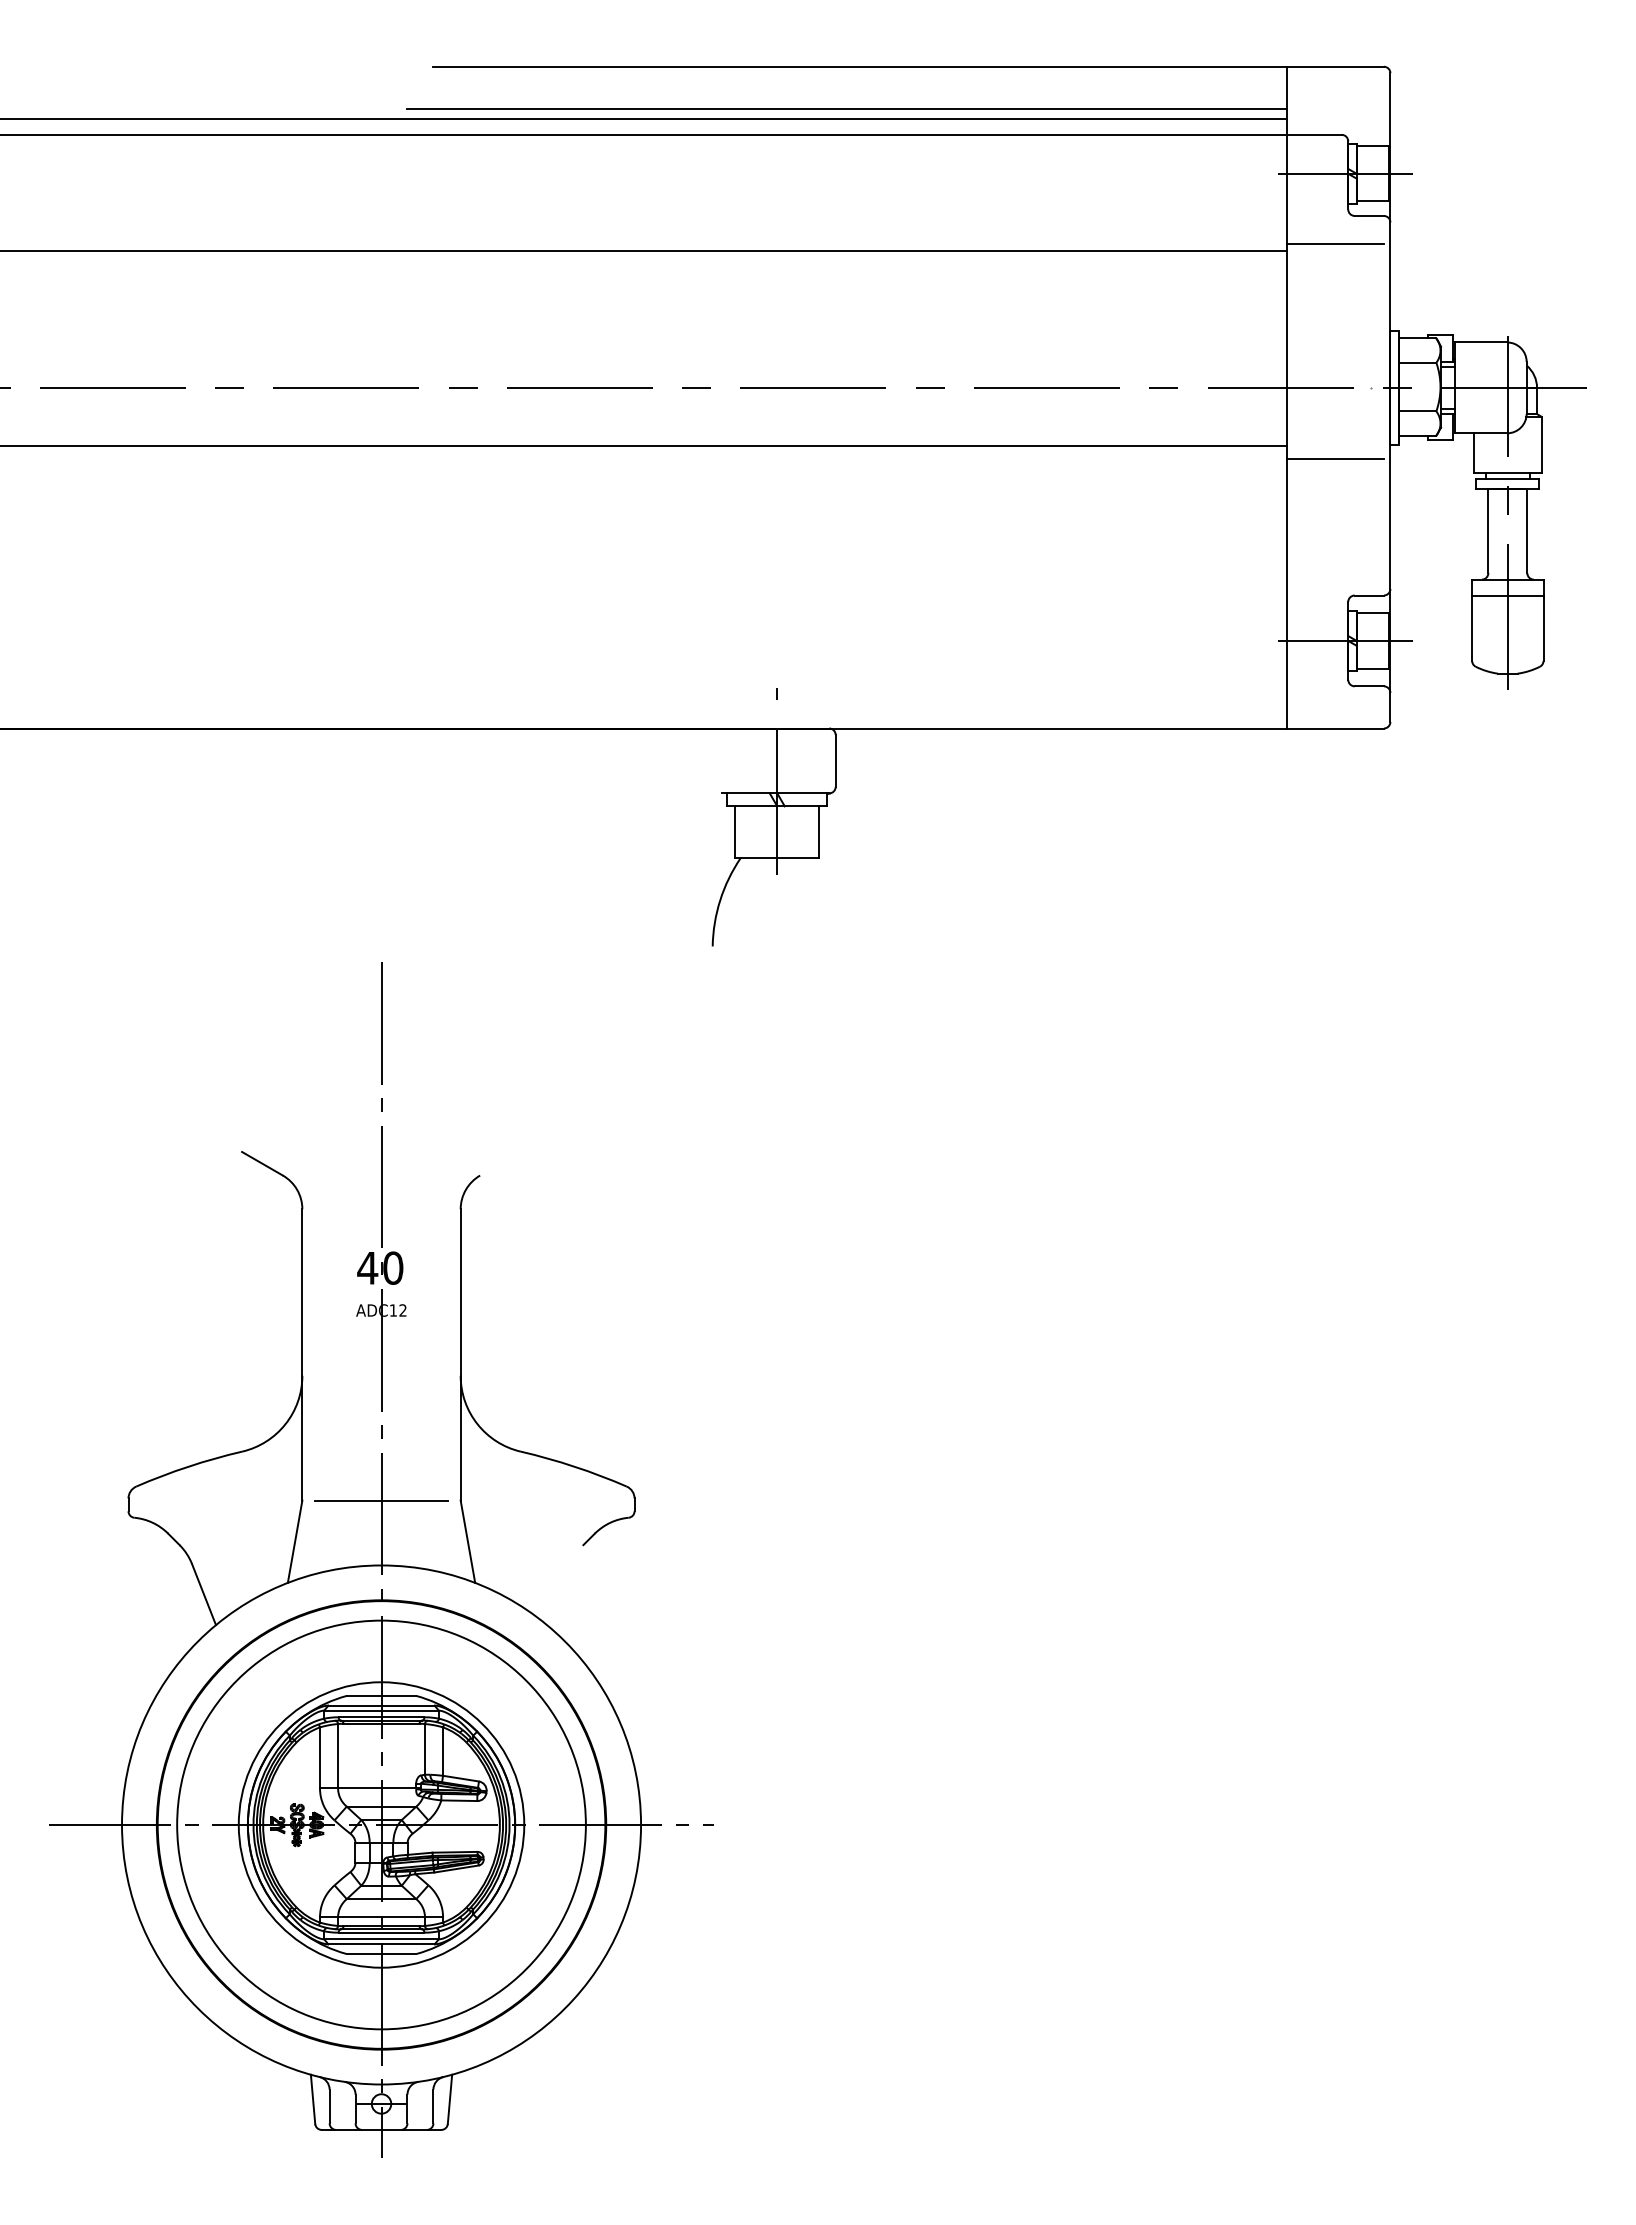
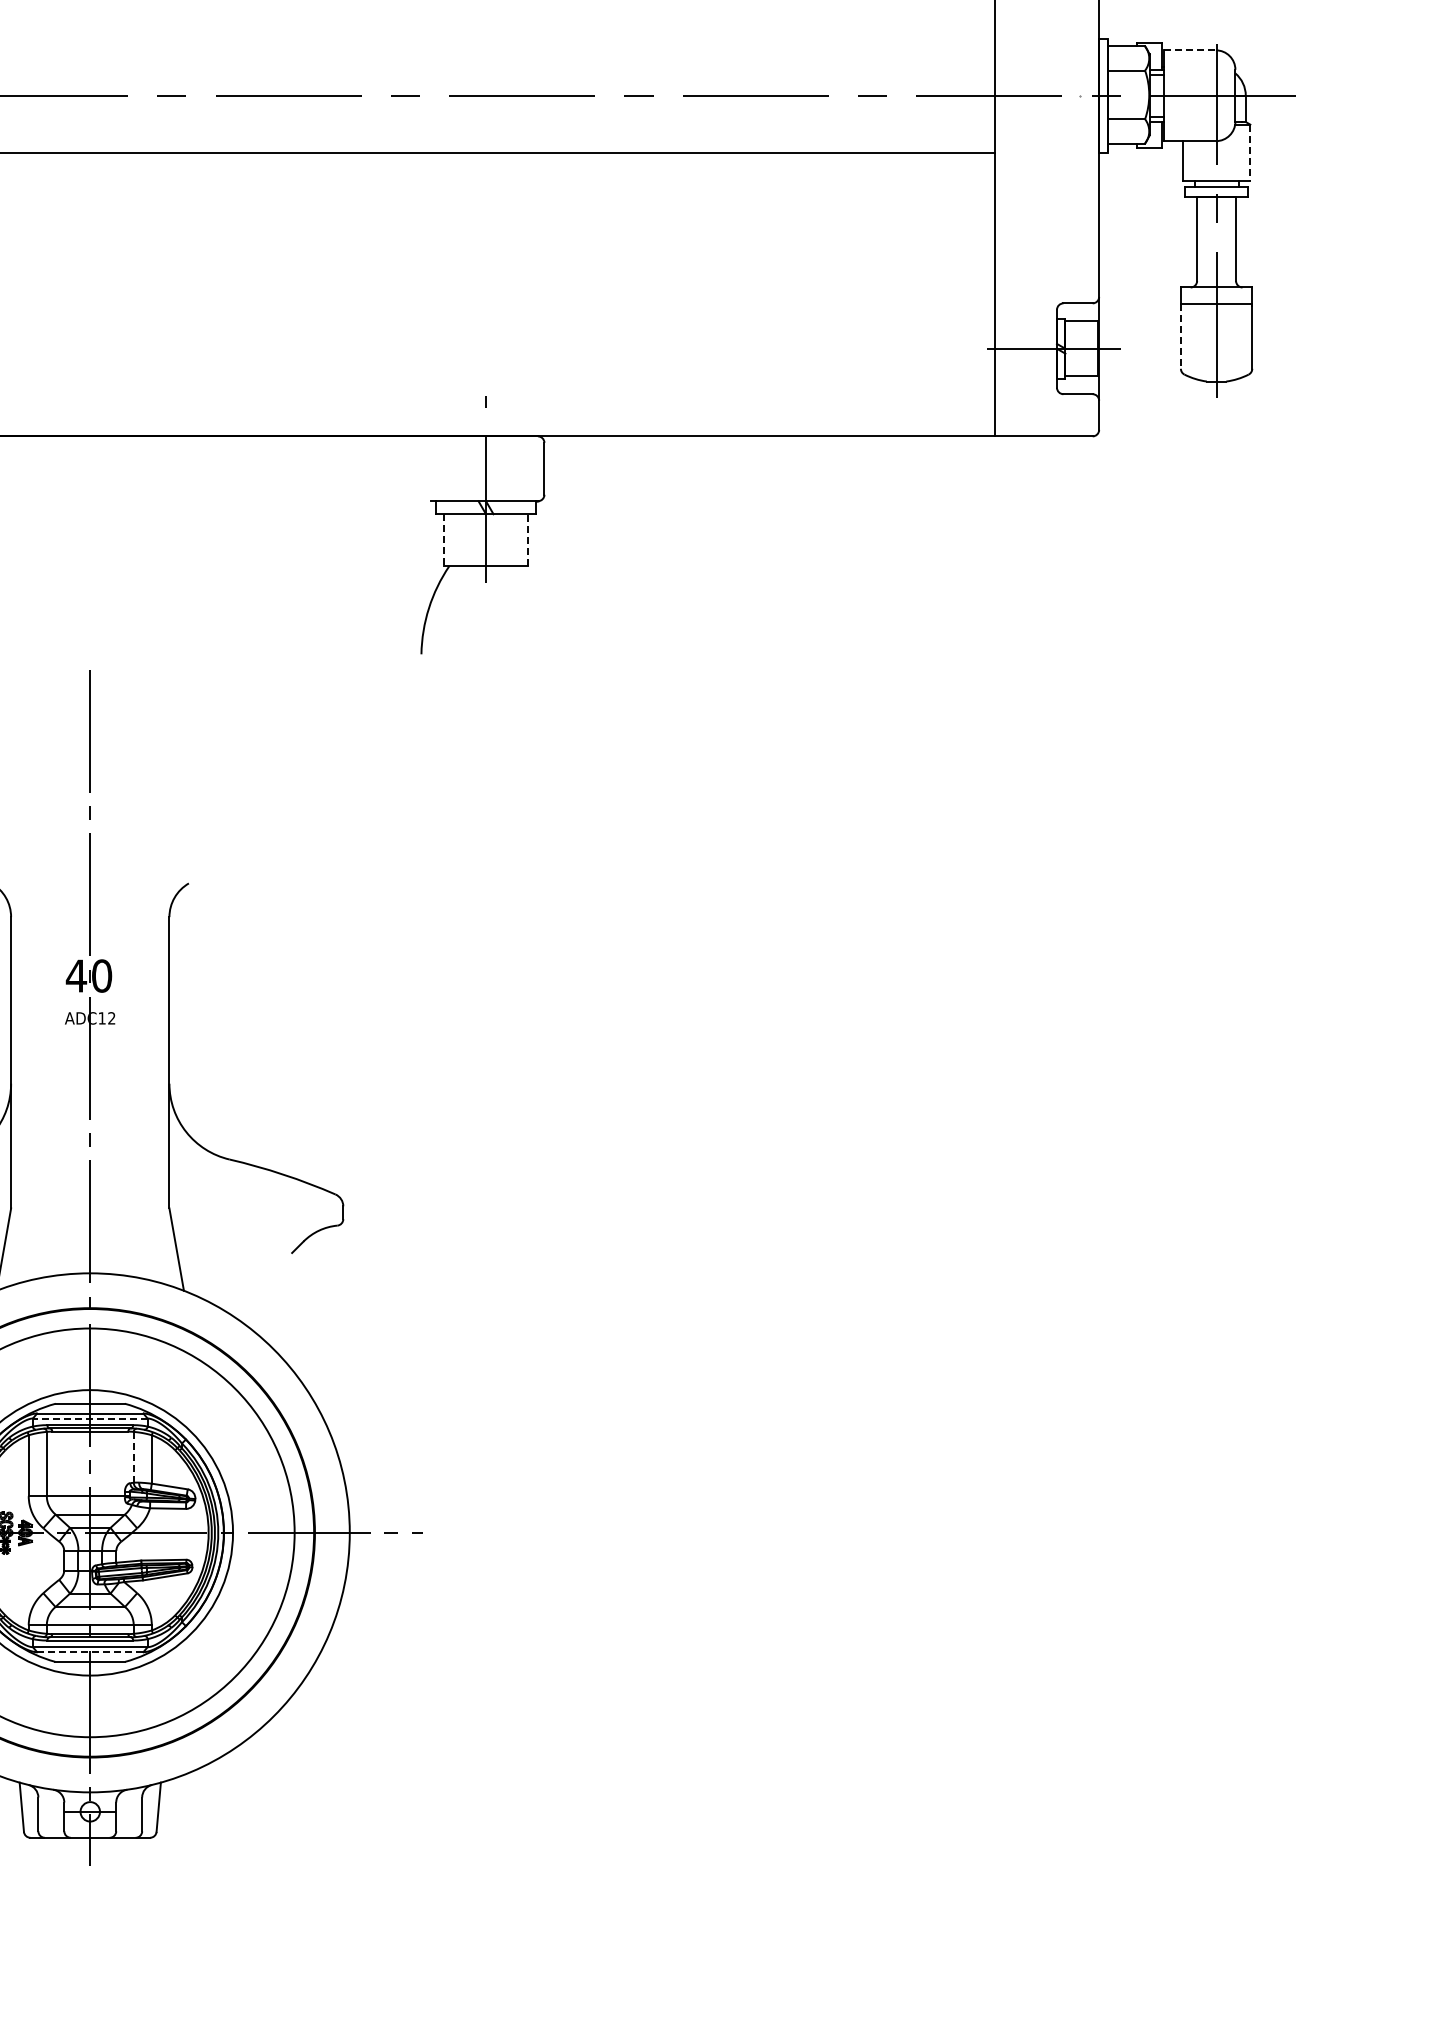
line: (1481, 342) -> (1190, 50), solid -> dashed
line: (1541, 445) -> (1250, 153), solid -> dashed
line: (1334, 459) -> (1043, 167), removed
line: (1472, 628) -> (1181, 336), solid -> dashed
line: (735, 832) -> (444, 540), solid -> dashed
line: (819, 832) -> (528, 540), solid -> dashed
line: (381, 1500) -> (90, 1208), removed
line: (381, 1710) -> (90, 1418), solid -> dashed
line: (424, 1748) -> (133, 1456), solid -> dashed
line: (381, 1944) -> (90, 1652), solid -> dashed

